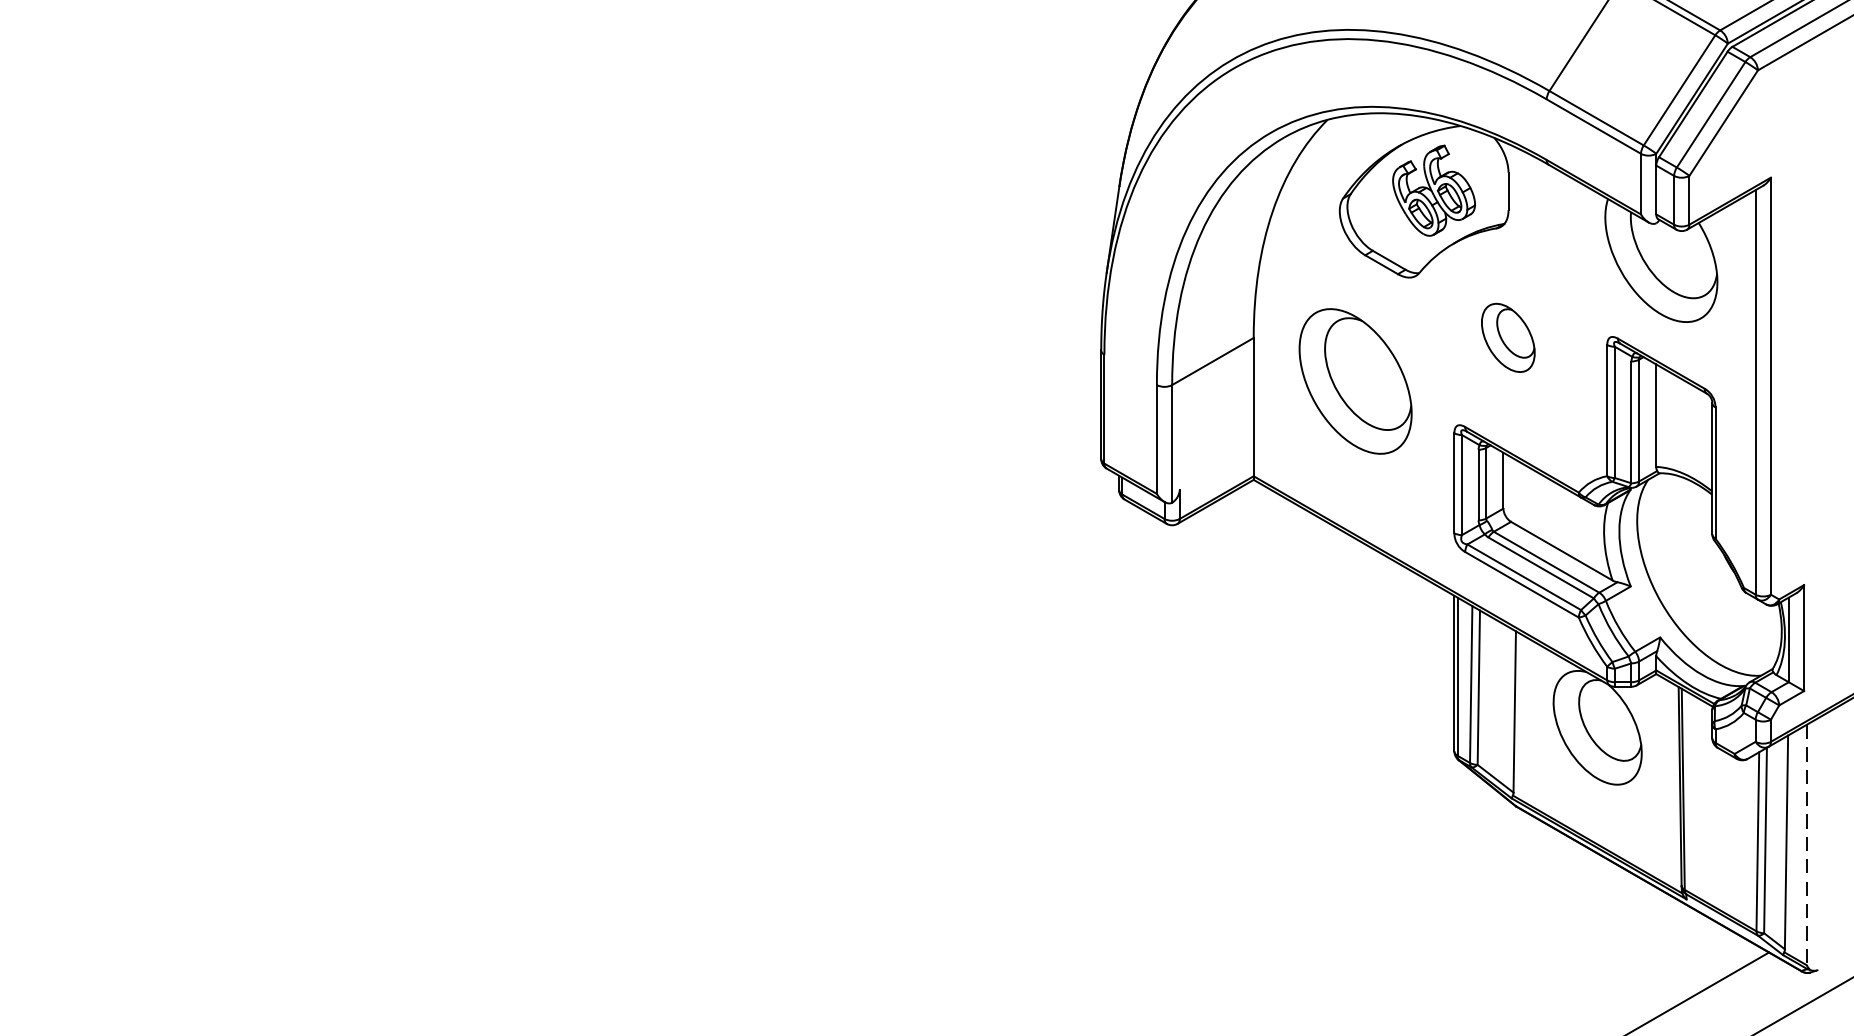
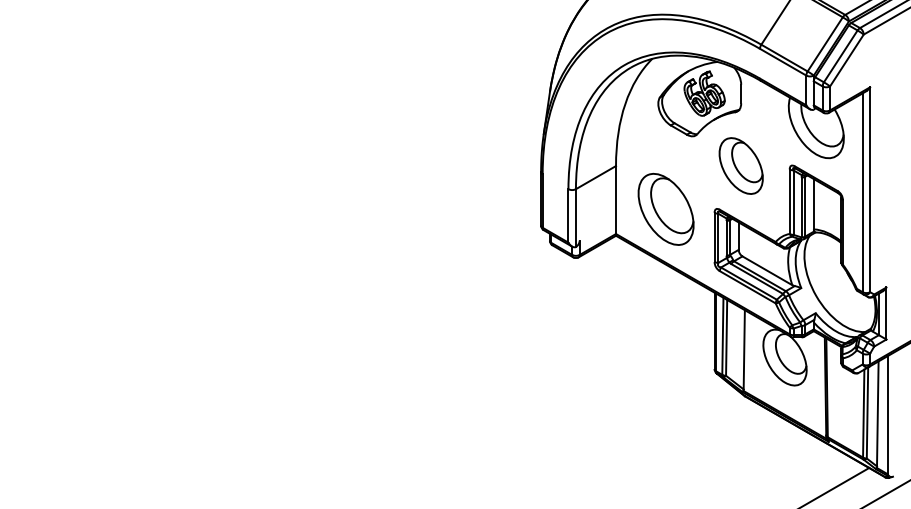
part: (1507, 336) -> (740, 165), size x1.67
part: (1354, 379) -> (665, 208), moved
line: (1806, 845) -> (887, 415), dashed -> solid

